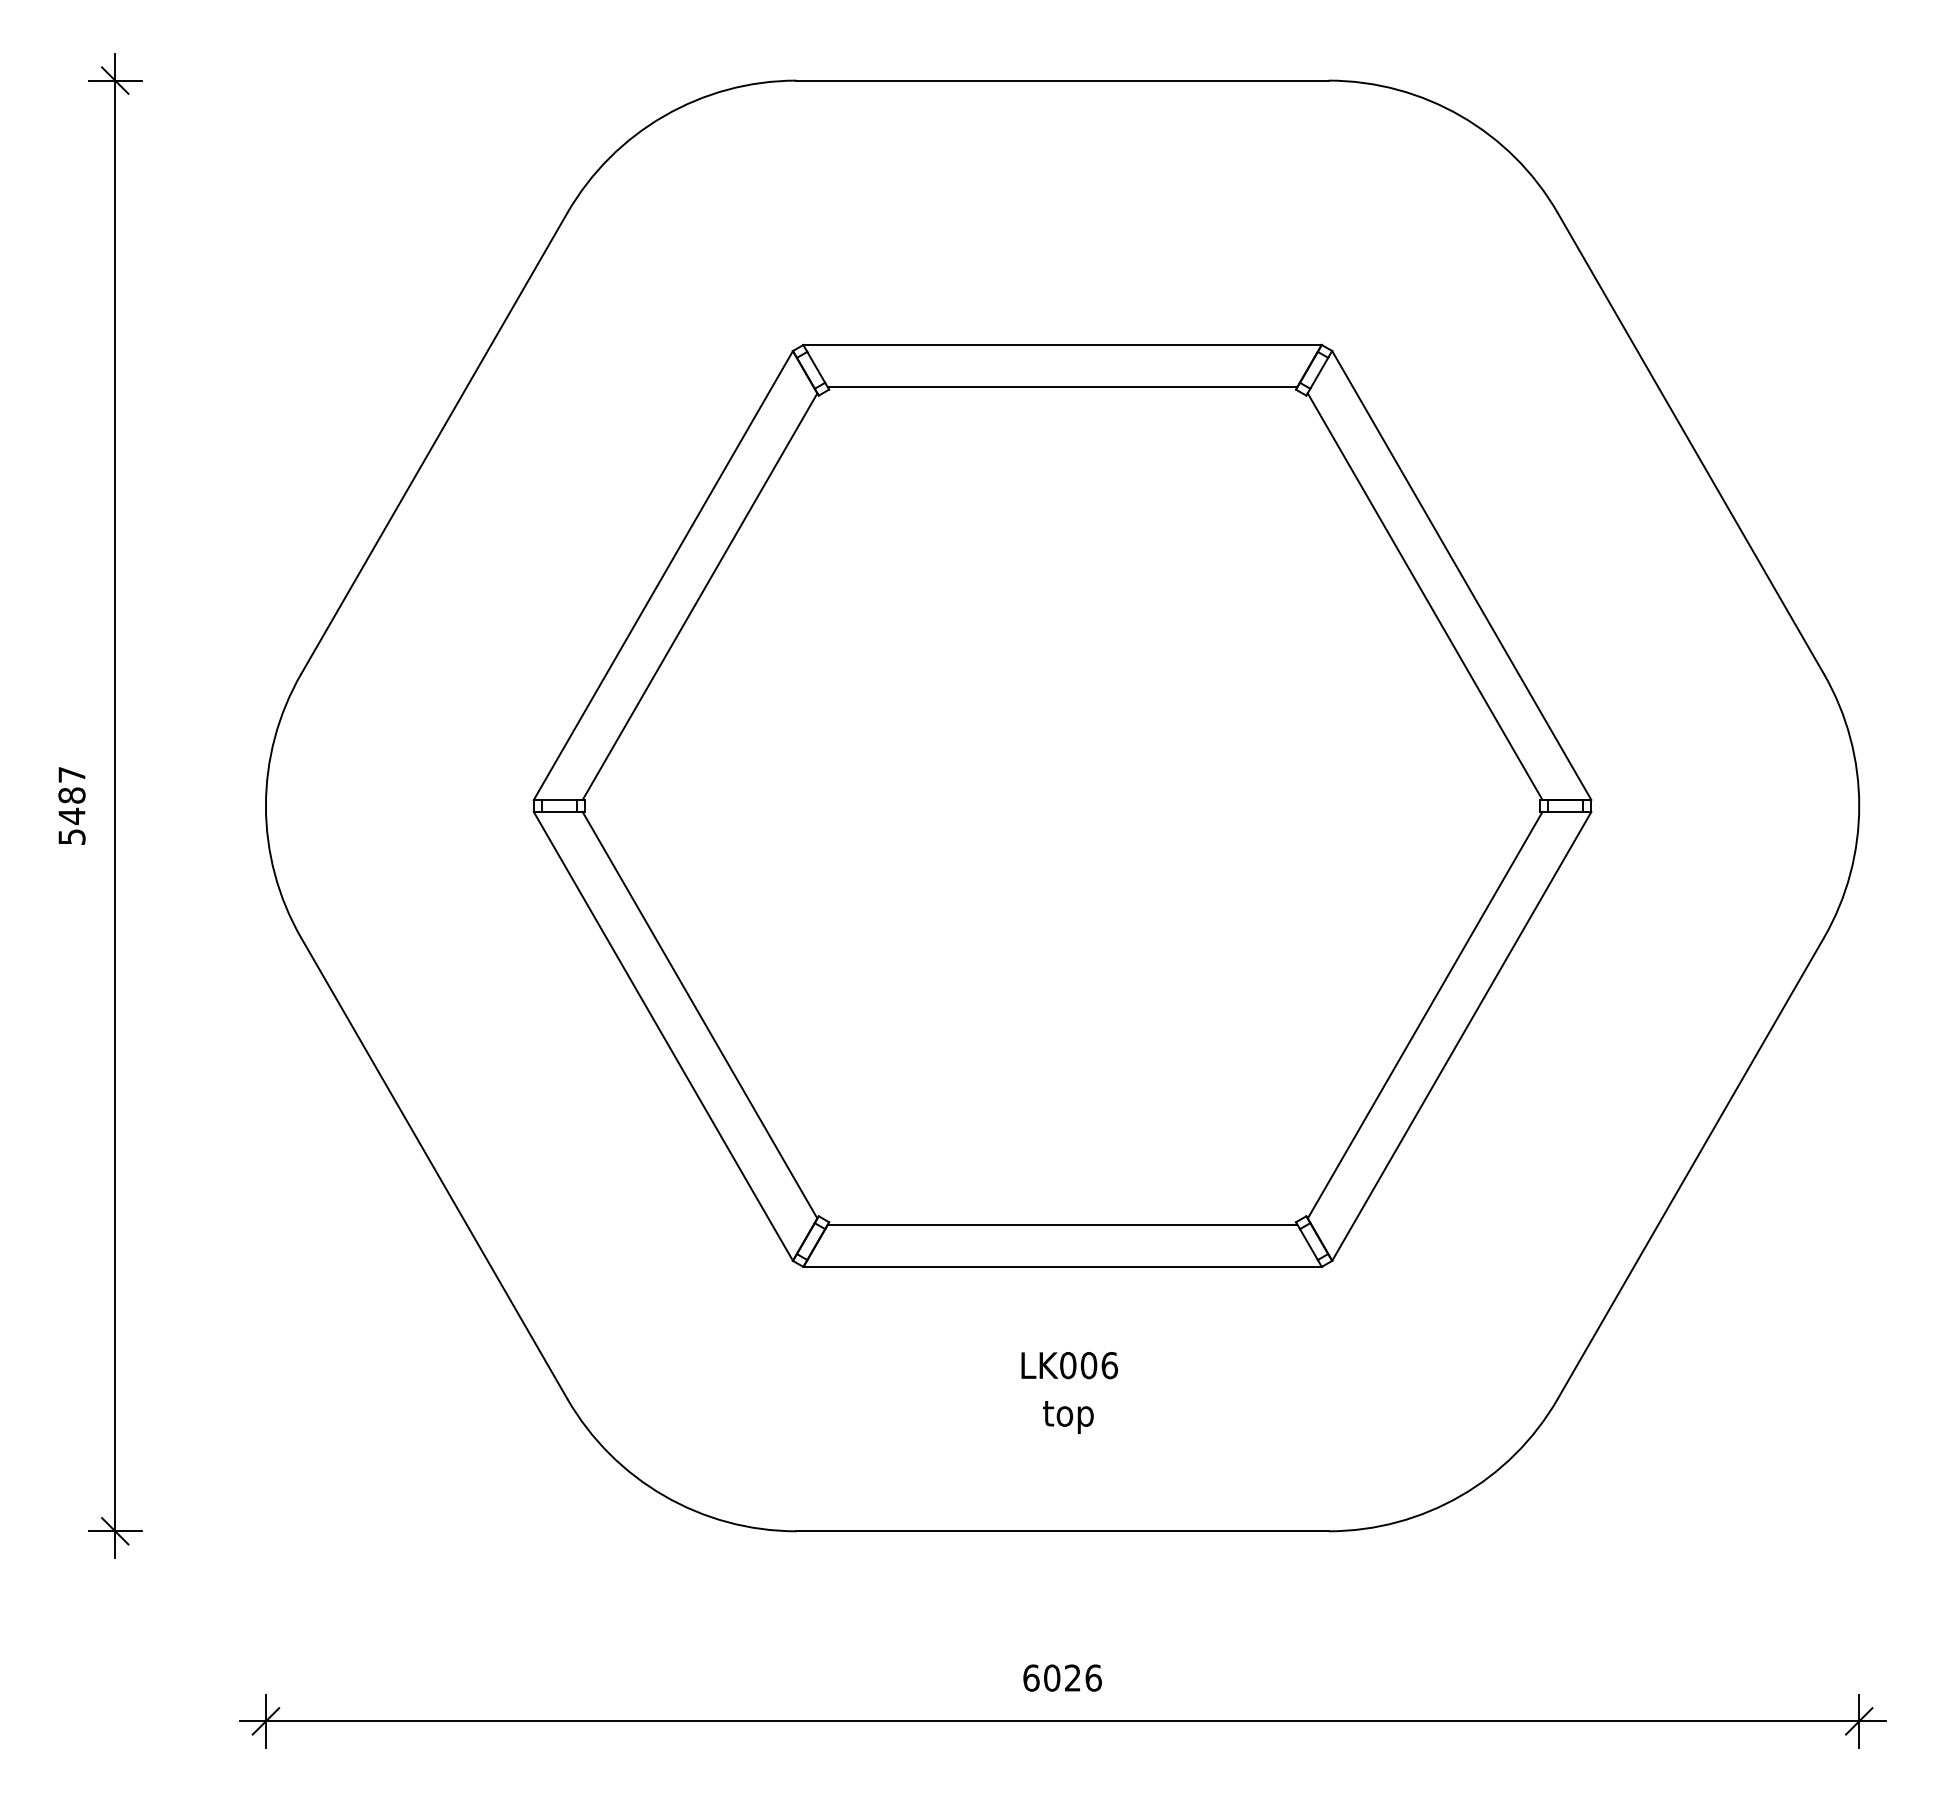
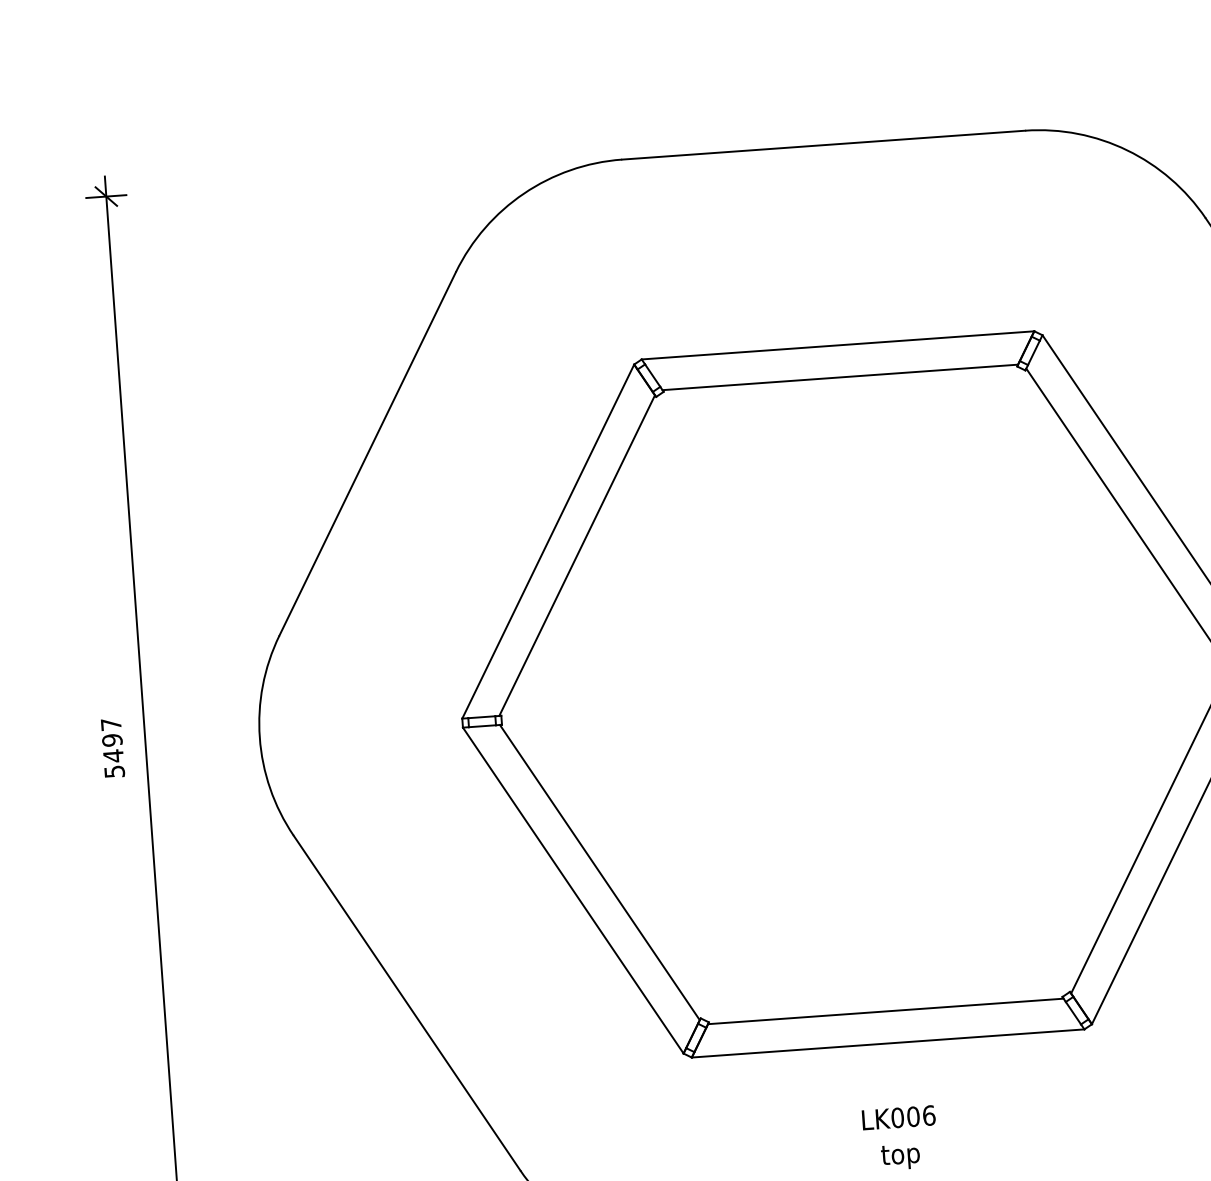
text: (71, 795) -> (111, 740), 5487 -> 5497

